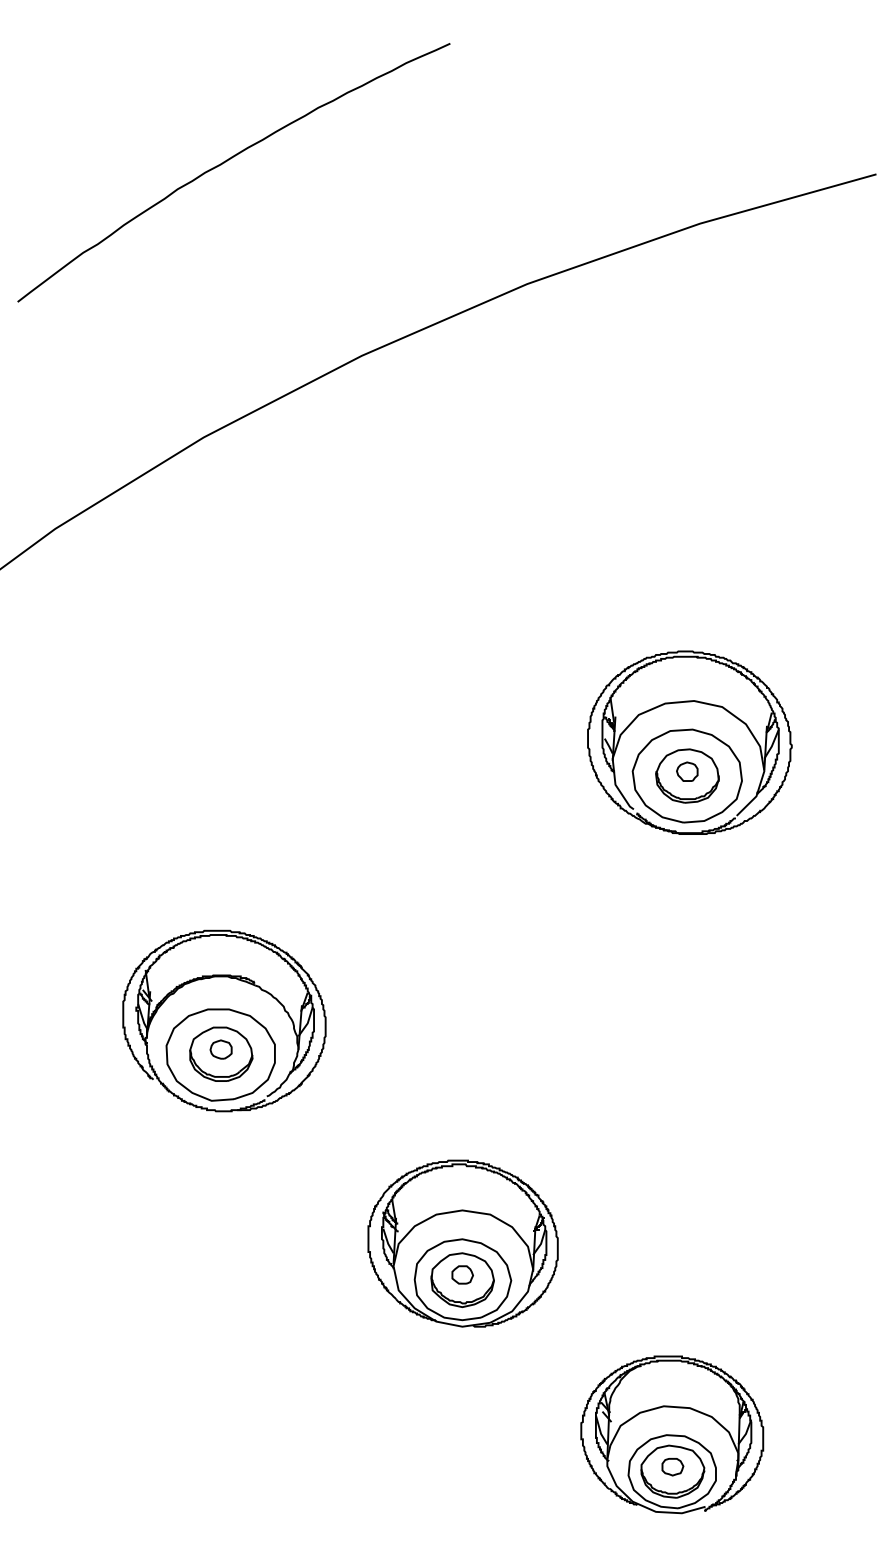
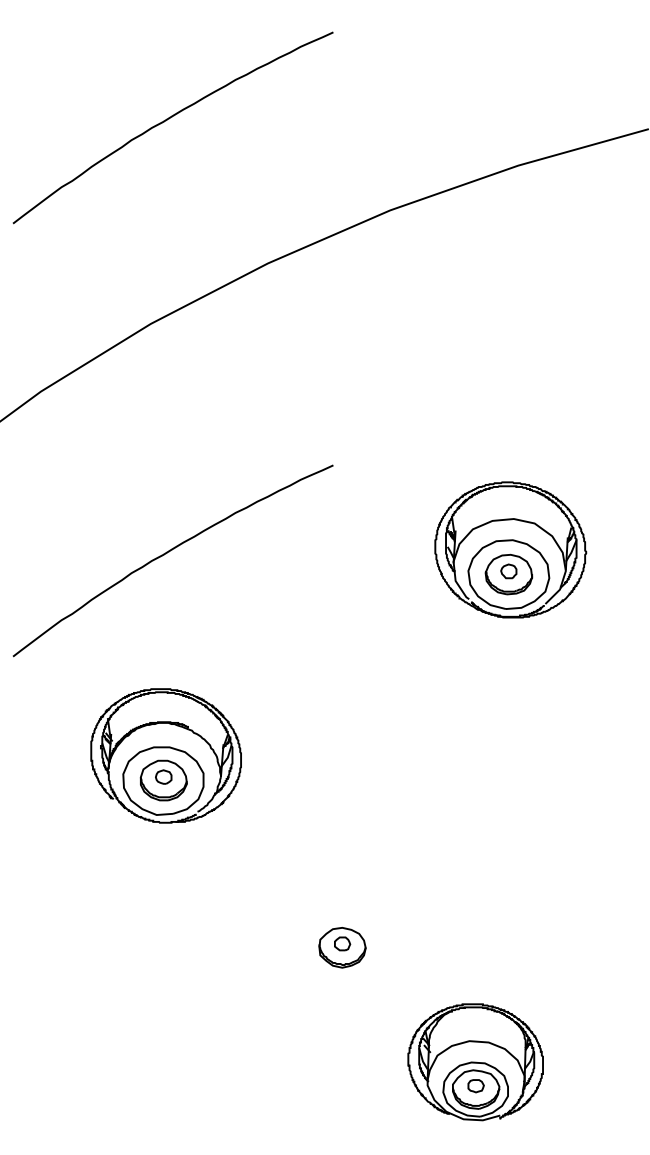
curve: (228, 746) -> (169, 552), added
part: (462, 1243) -> (342, 920), removed
part: (672, 1435) -> (475, 1062), moved

